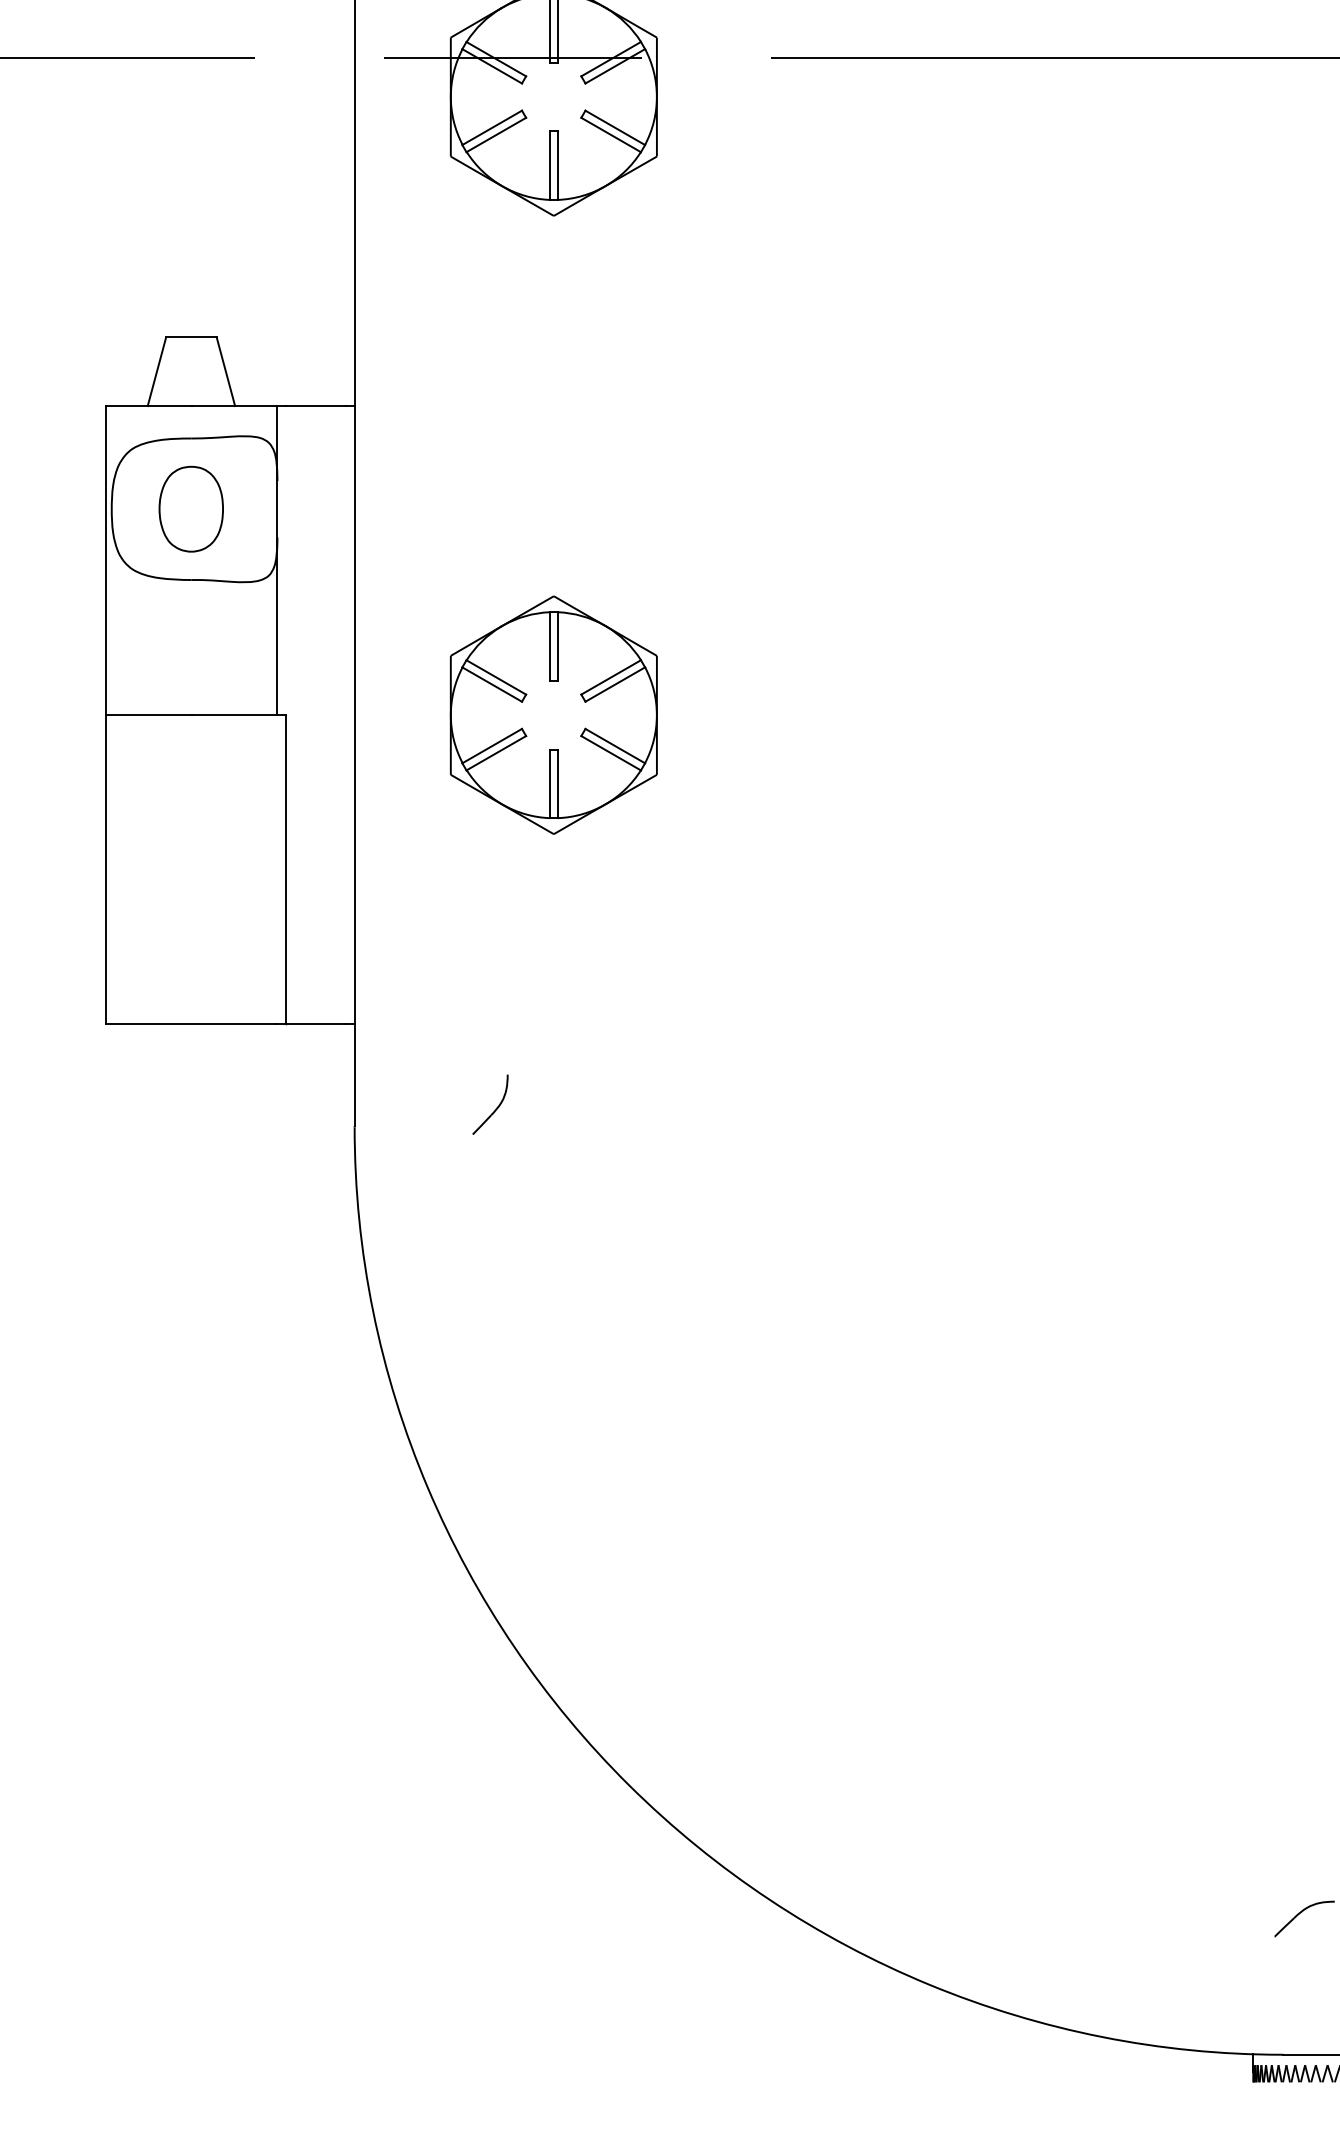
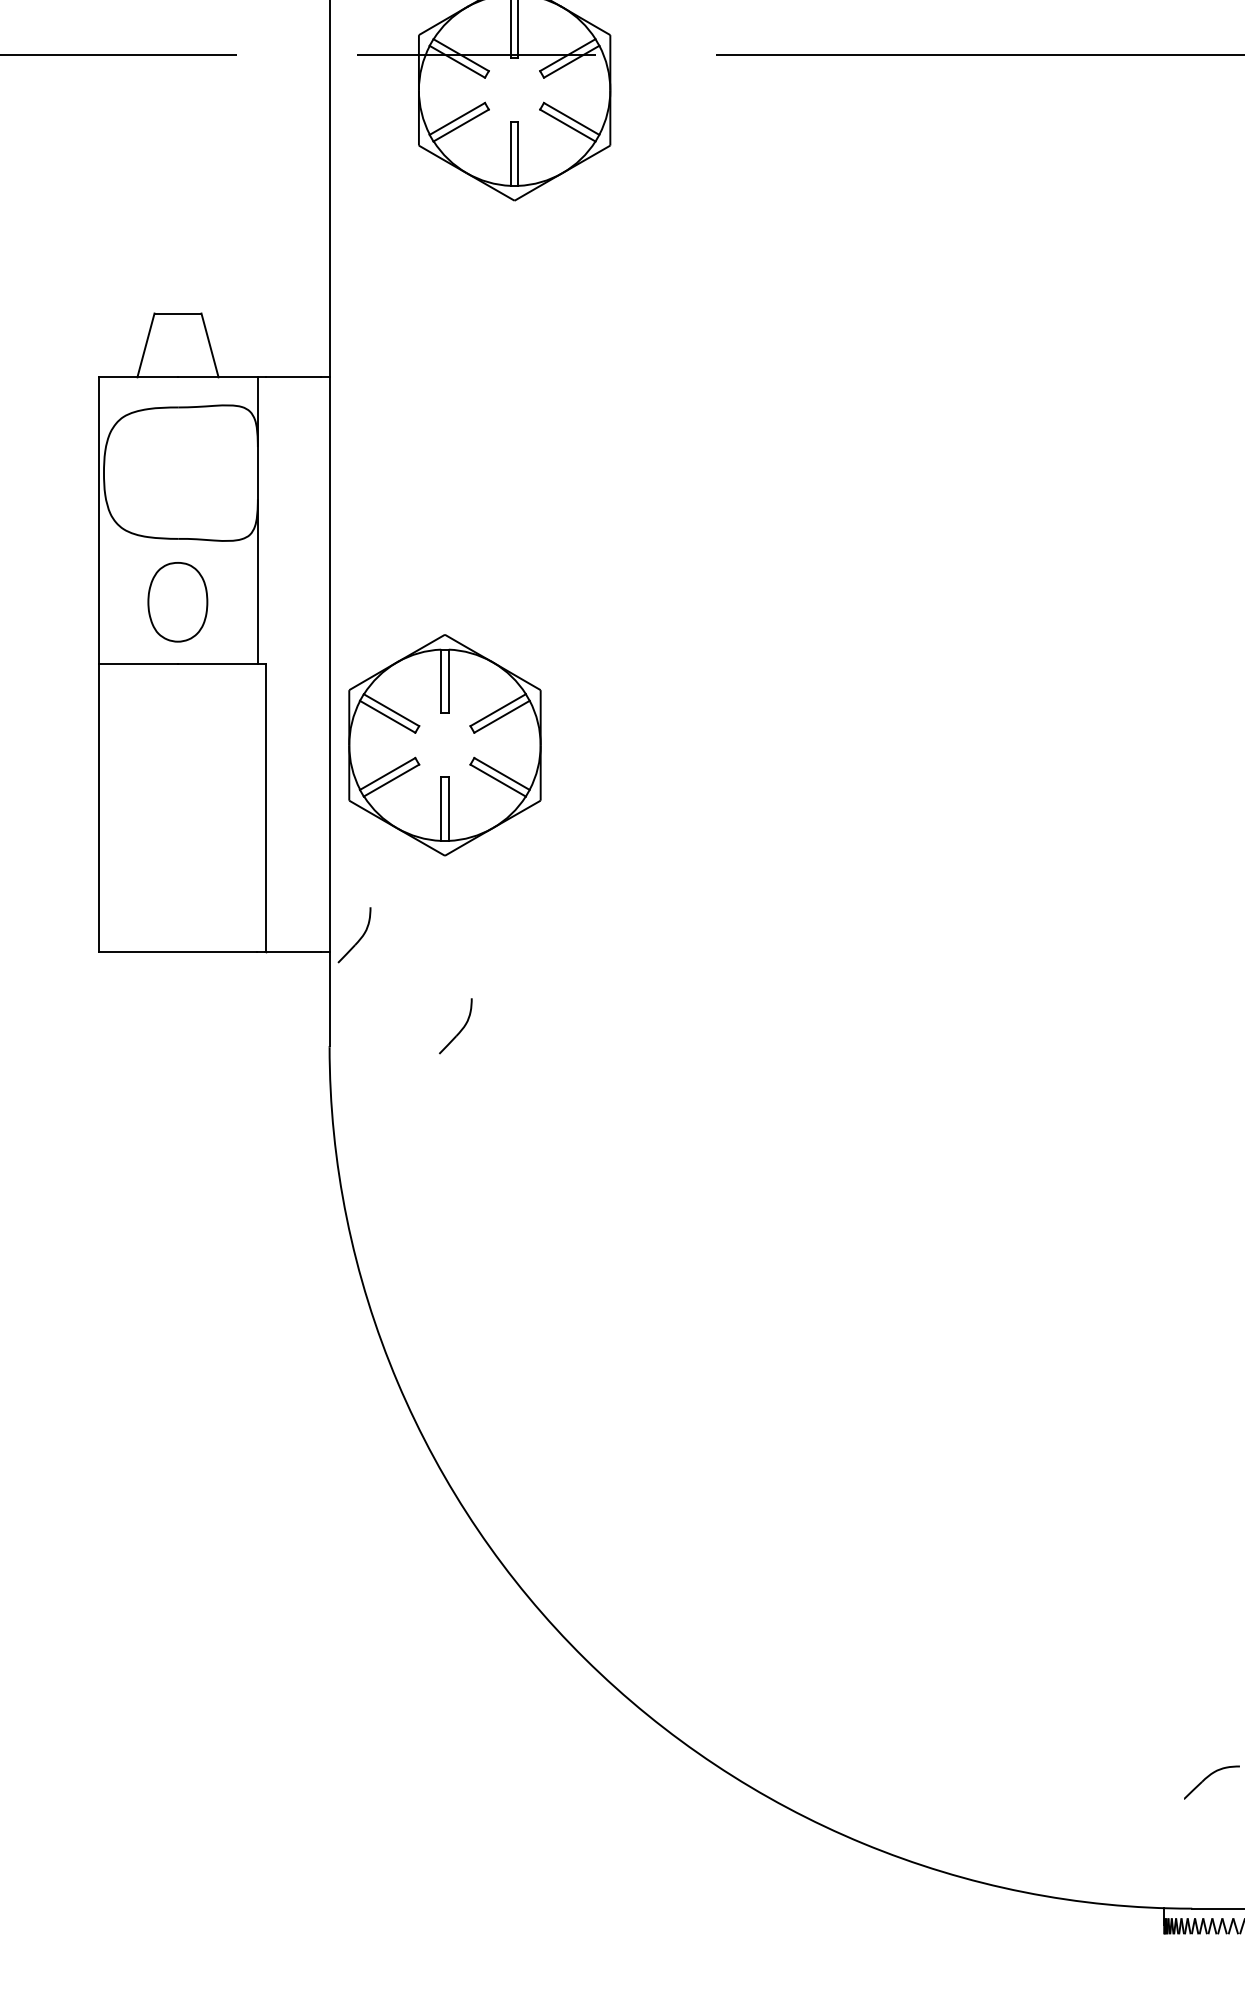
part: (190, 508) -> (177, 601), moved
part: (553, 714) -> (444, 744), moved
part: (386, 1010) -> (359, 938), added

